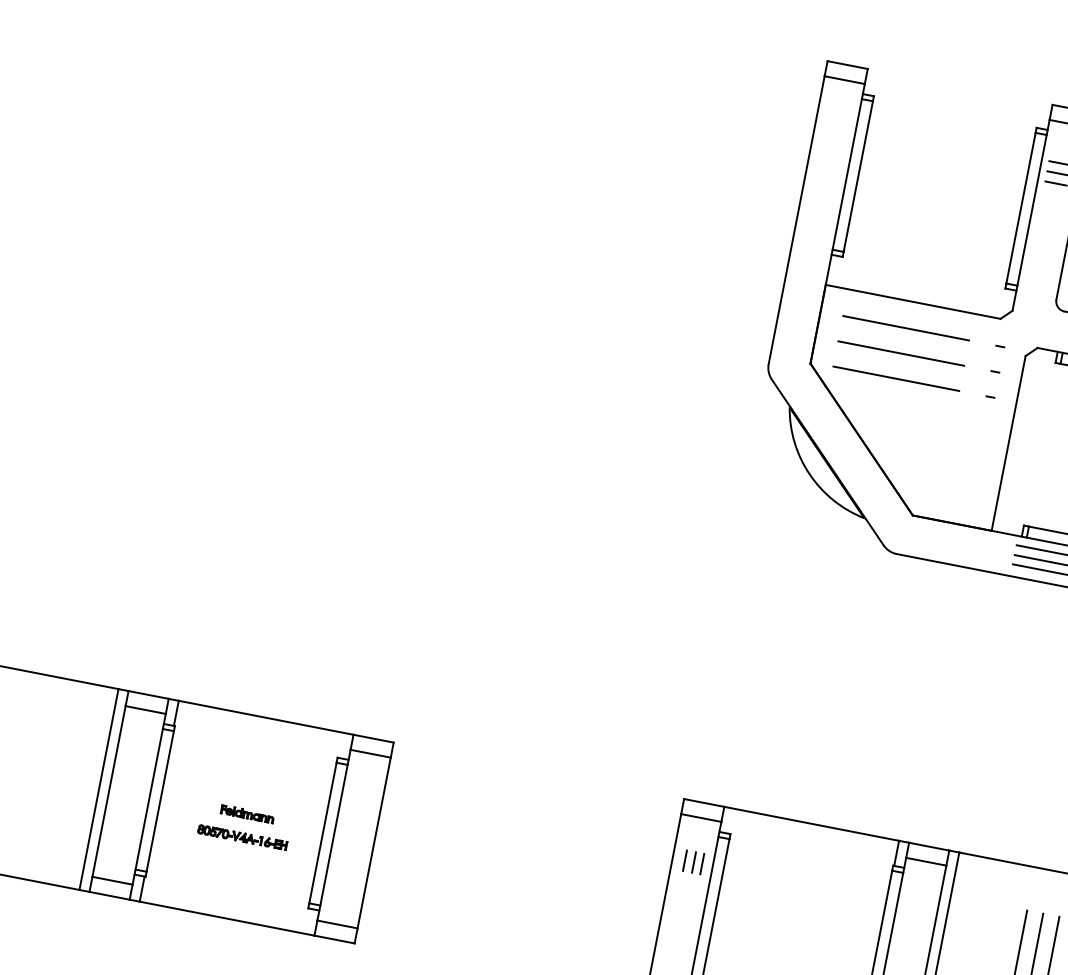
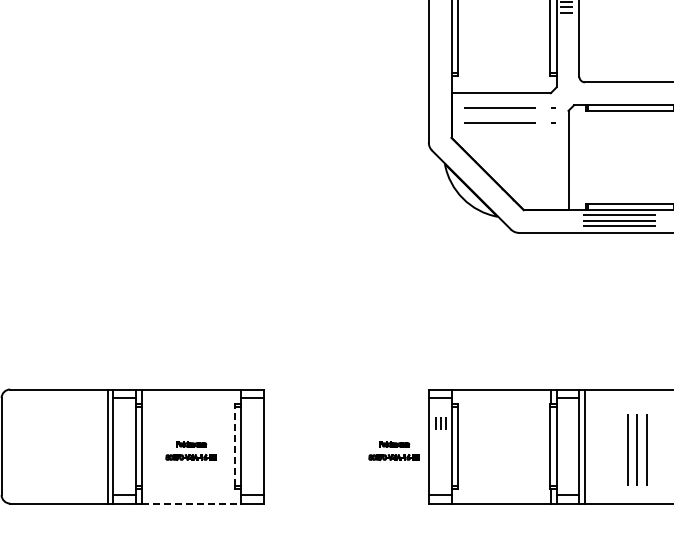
line: (912, 380) -> (509, 136), removed
line: (322, 832) -> (234, 446), solid -> dashed
part: (601, 894) -> (393, 450), added
line: (227, 918) -> (191, 503), solid -> dashed

